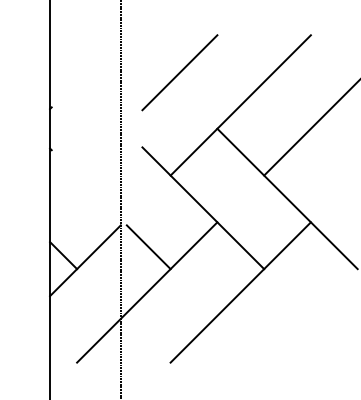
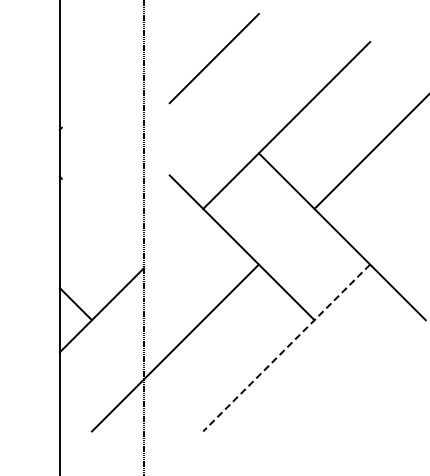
line: (179, 72) -> (213, 58), moved
line: (148, 247) -> (177, 294), removed
line: (240, 292) -> (286, 348), solid -> dashed

